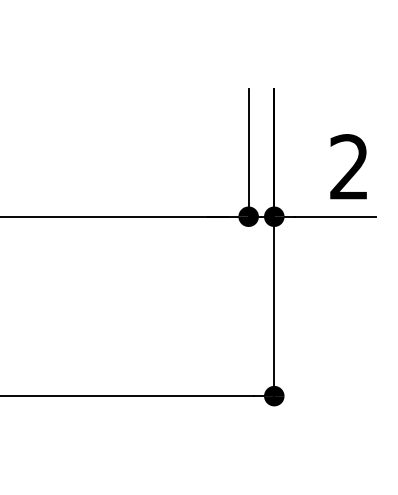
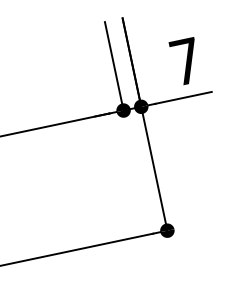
text: (348, 166) -> (185, 61), 2 -> 7

